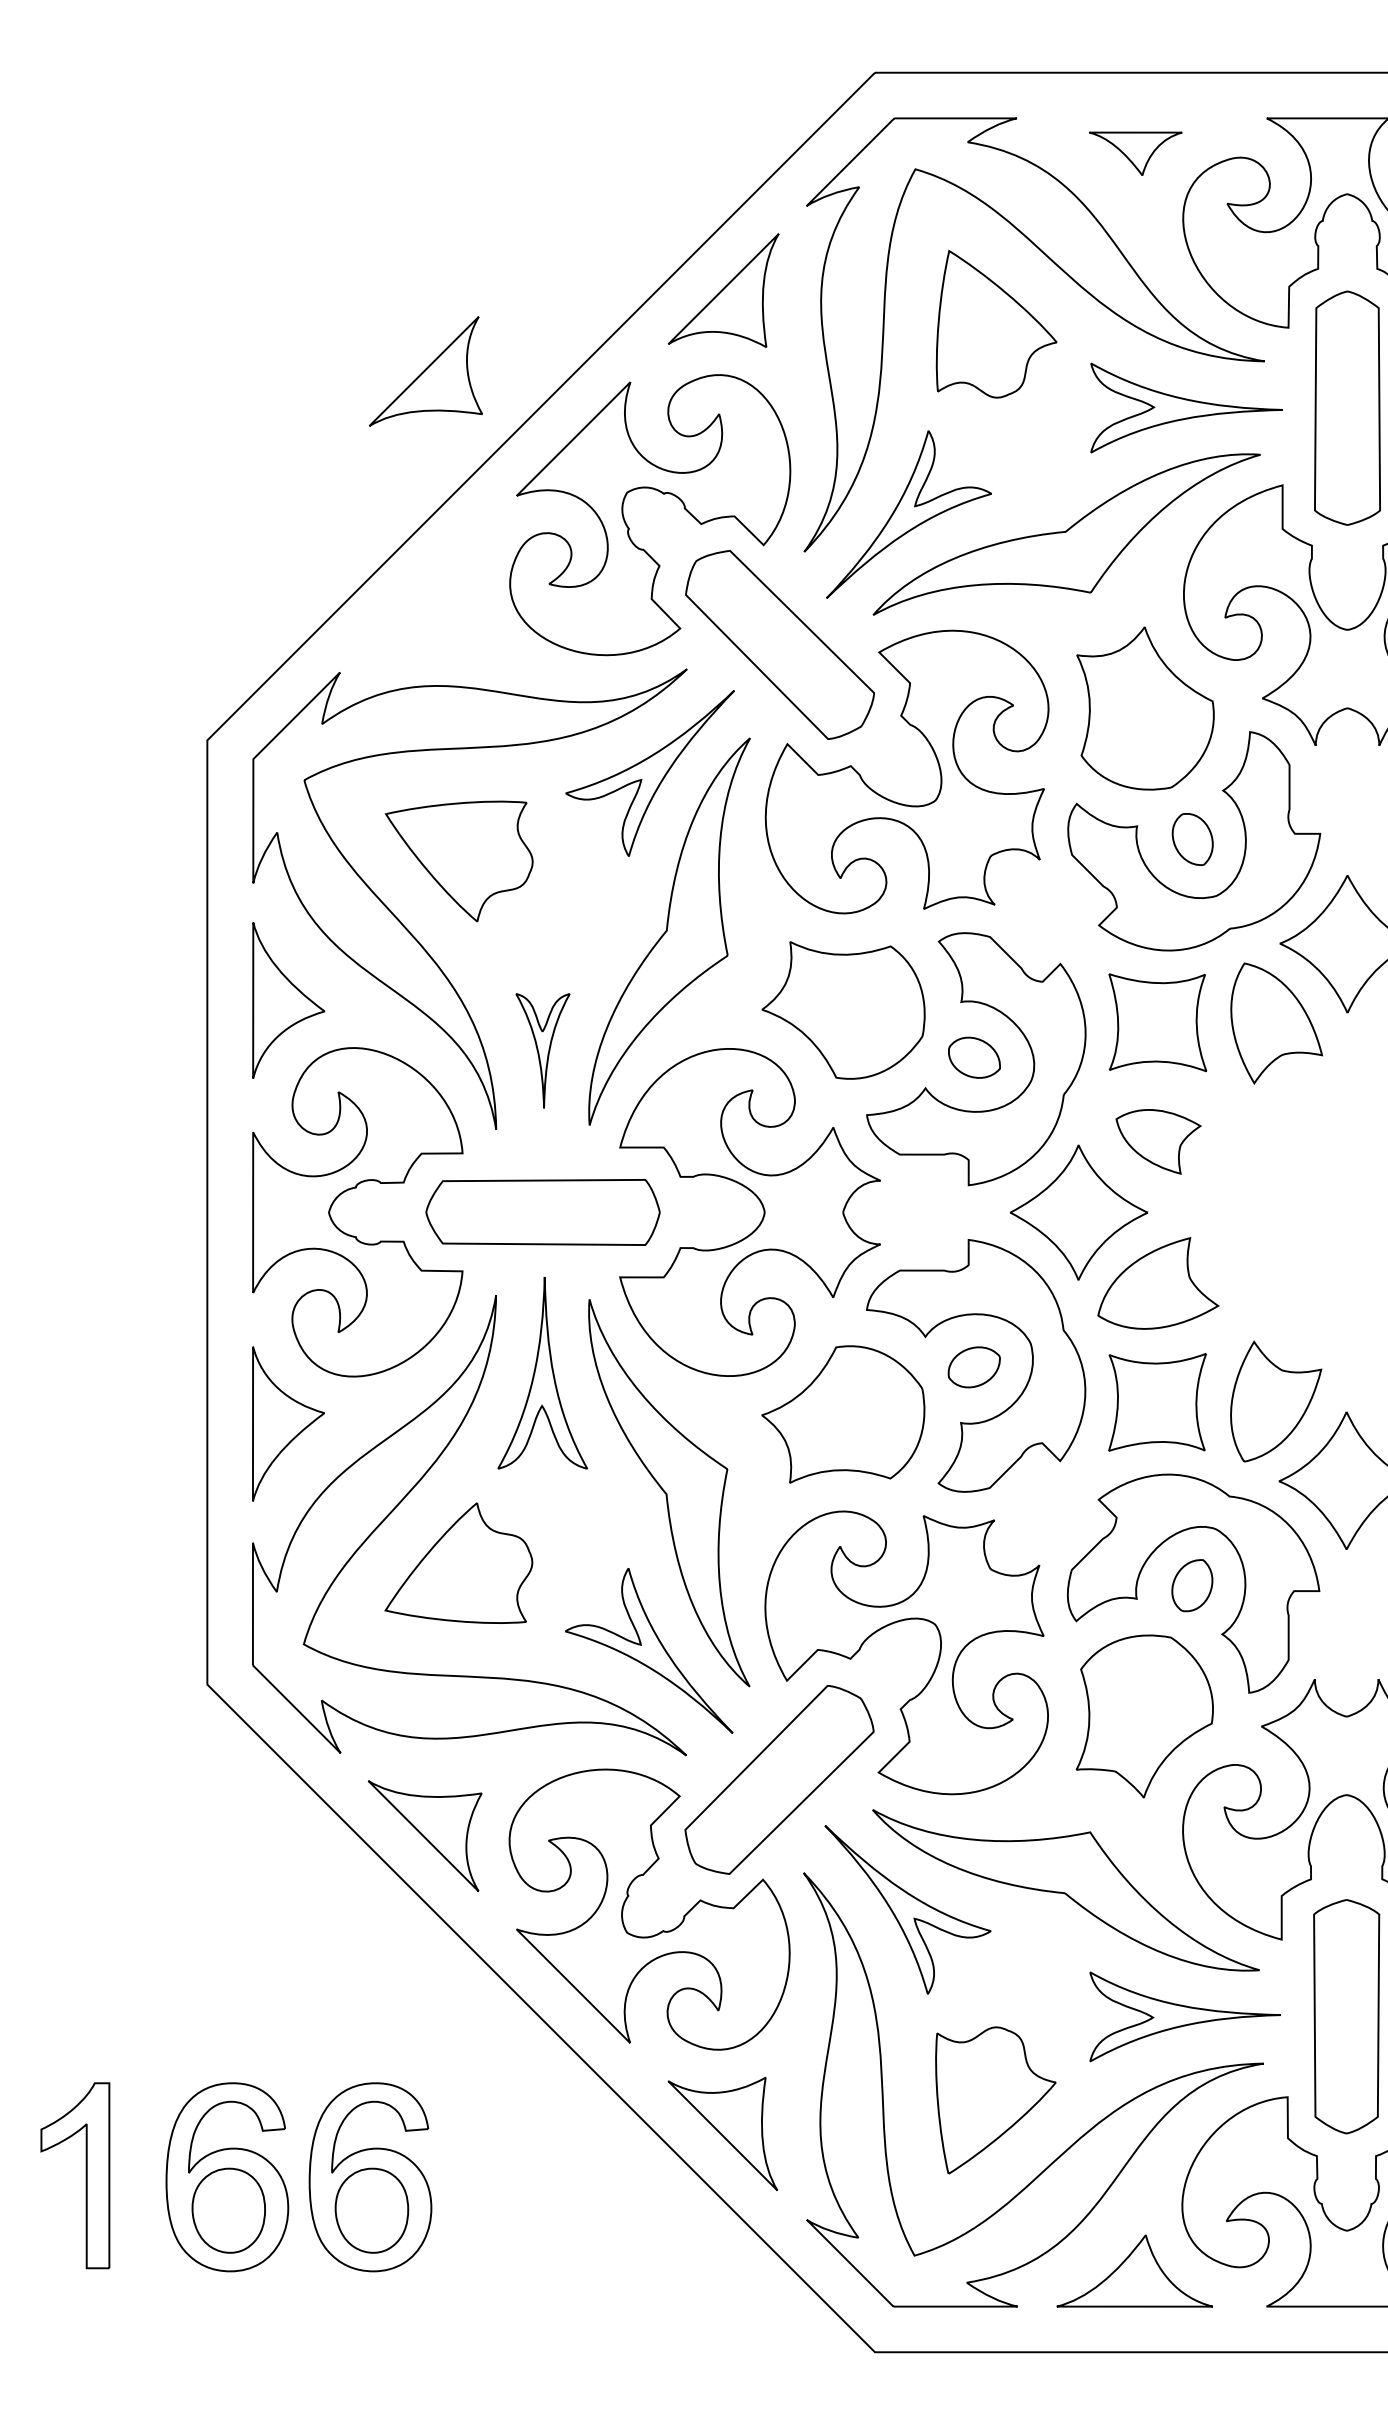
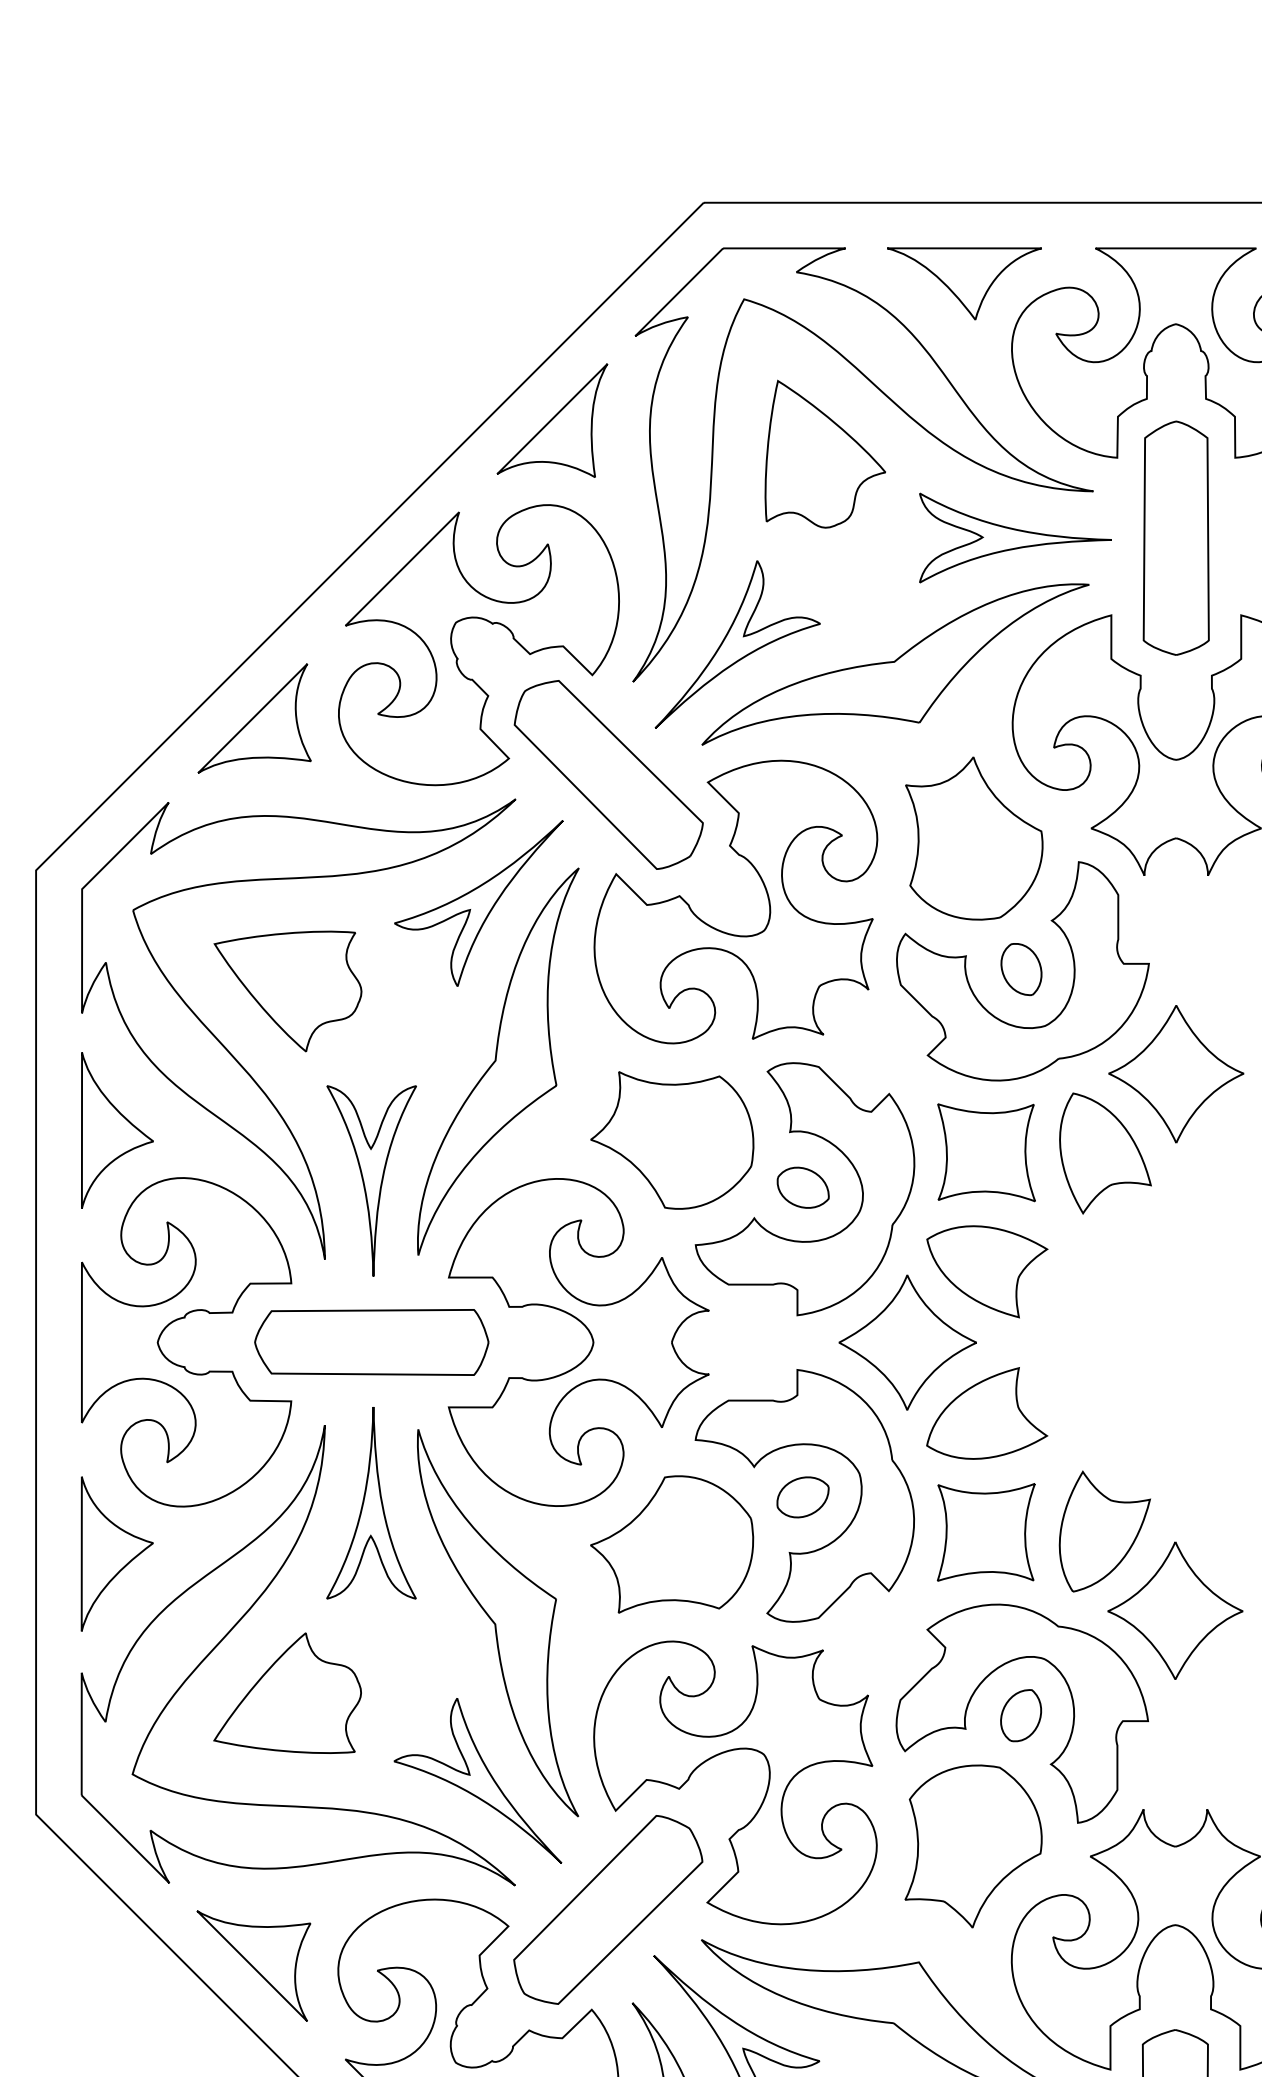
part: (1135, 153) -> (964, 283), size x1.67
part: (425, 371) -> (254, 718), moved
part: (542, 1050) -> (371, 1180), size x1.67
part: (1158, 1141) -> (987, 1271), size x1.43

